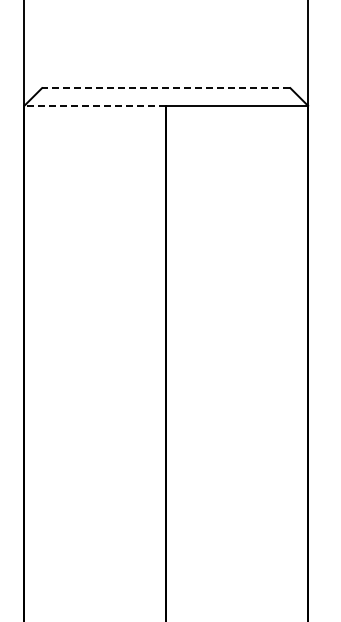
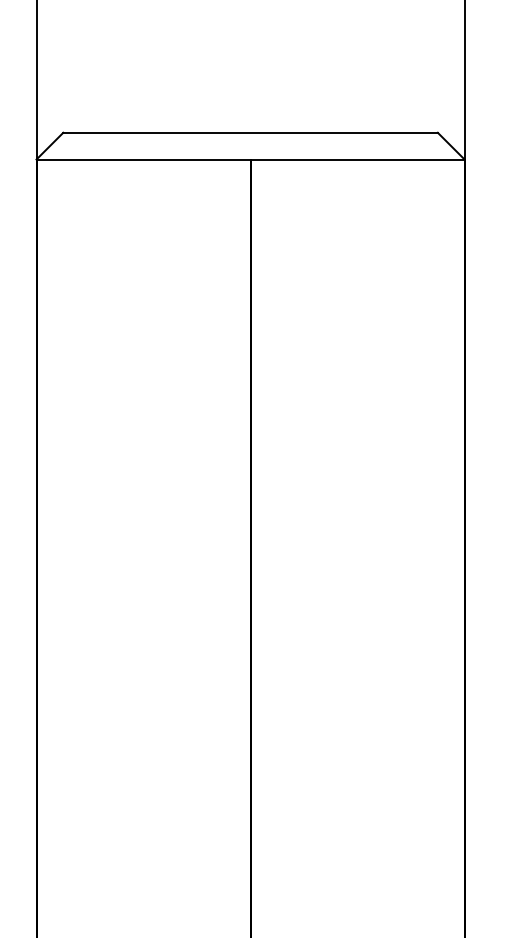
line: (165, 88) -> (249, 133), dashed -> solid
line: (95, 105) -> (143, 158), dashed -> solid

